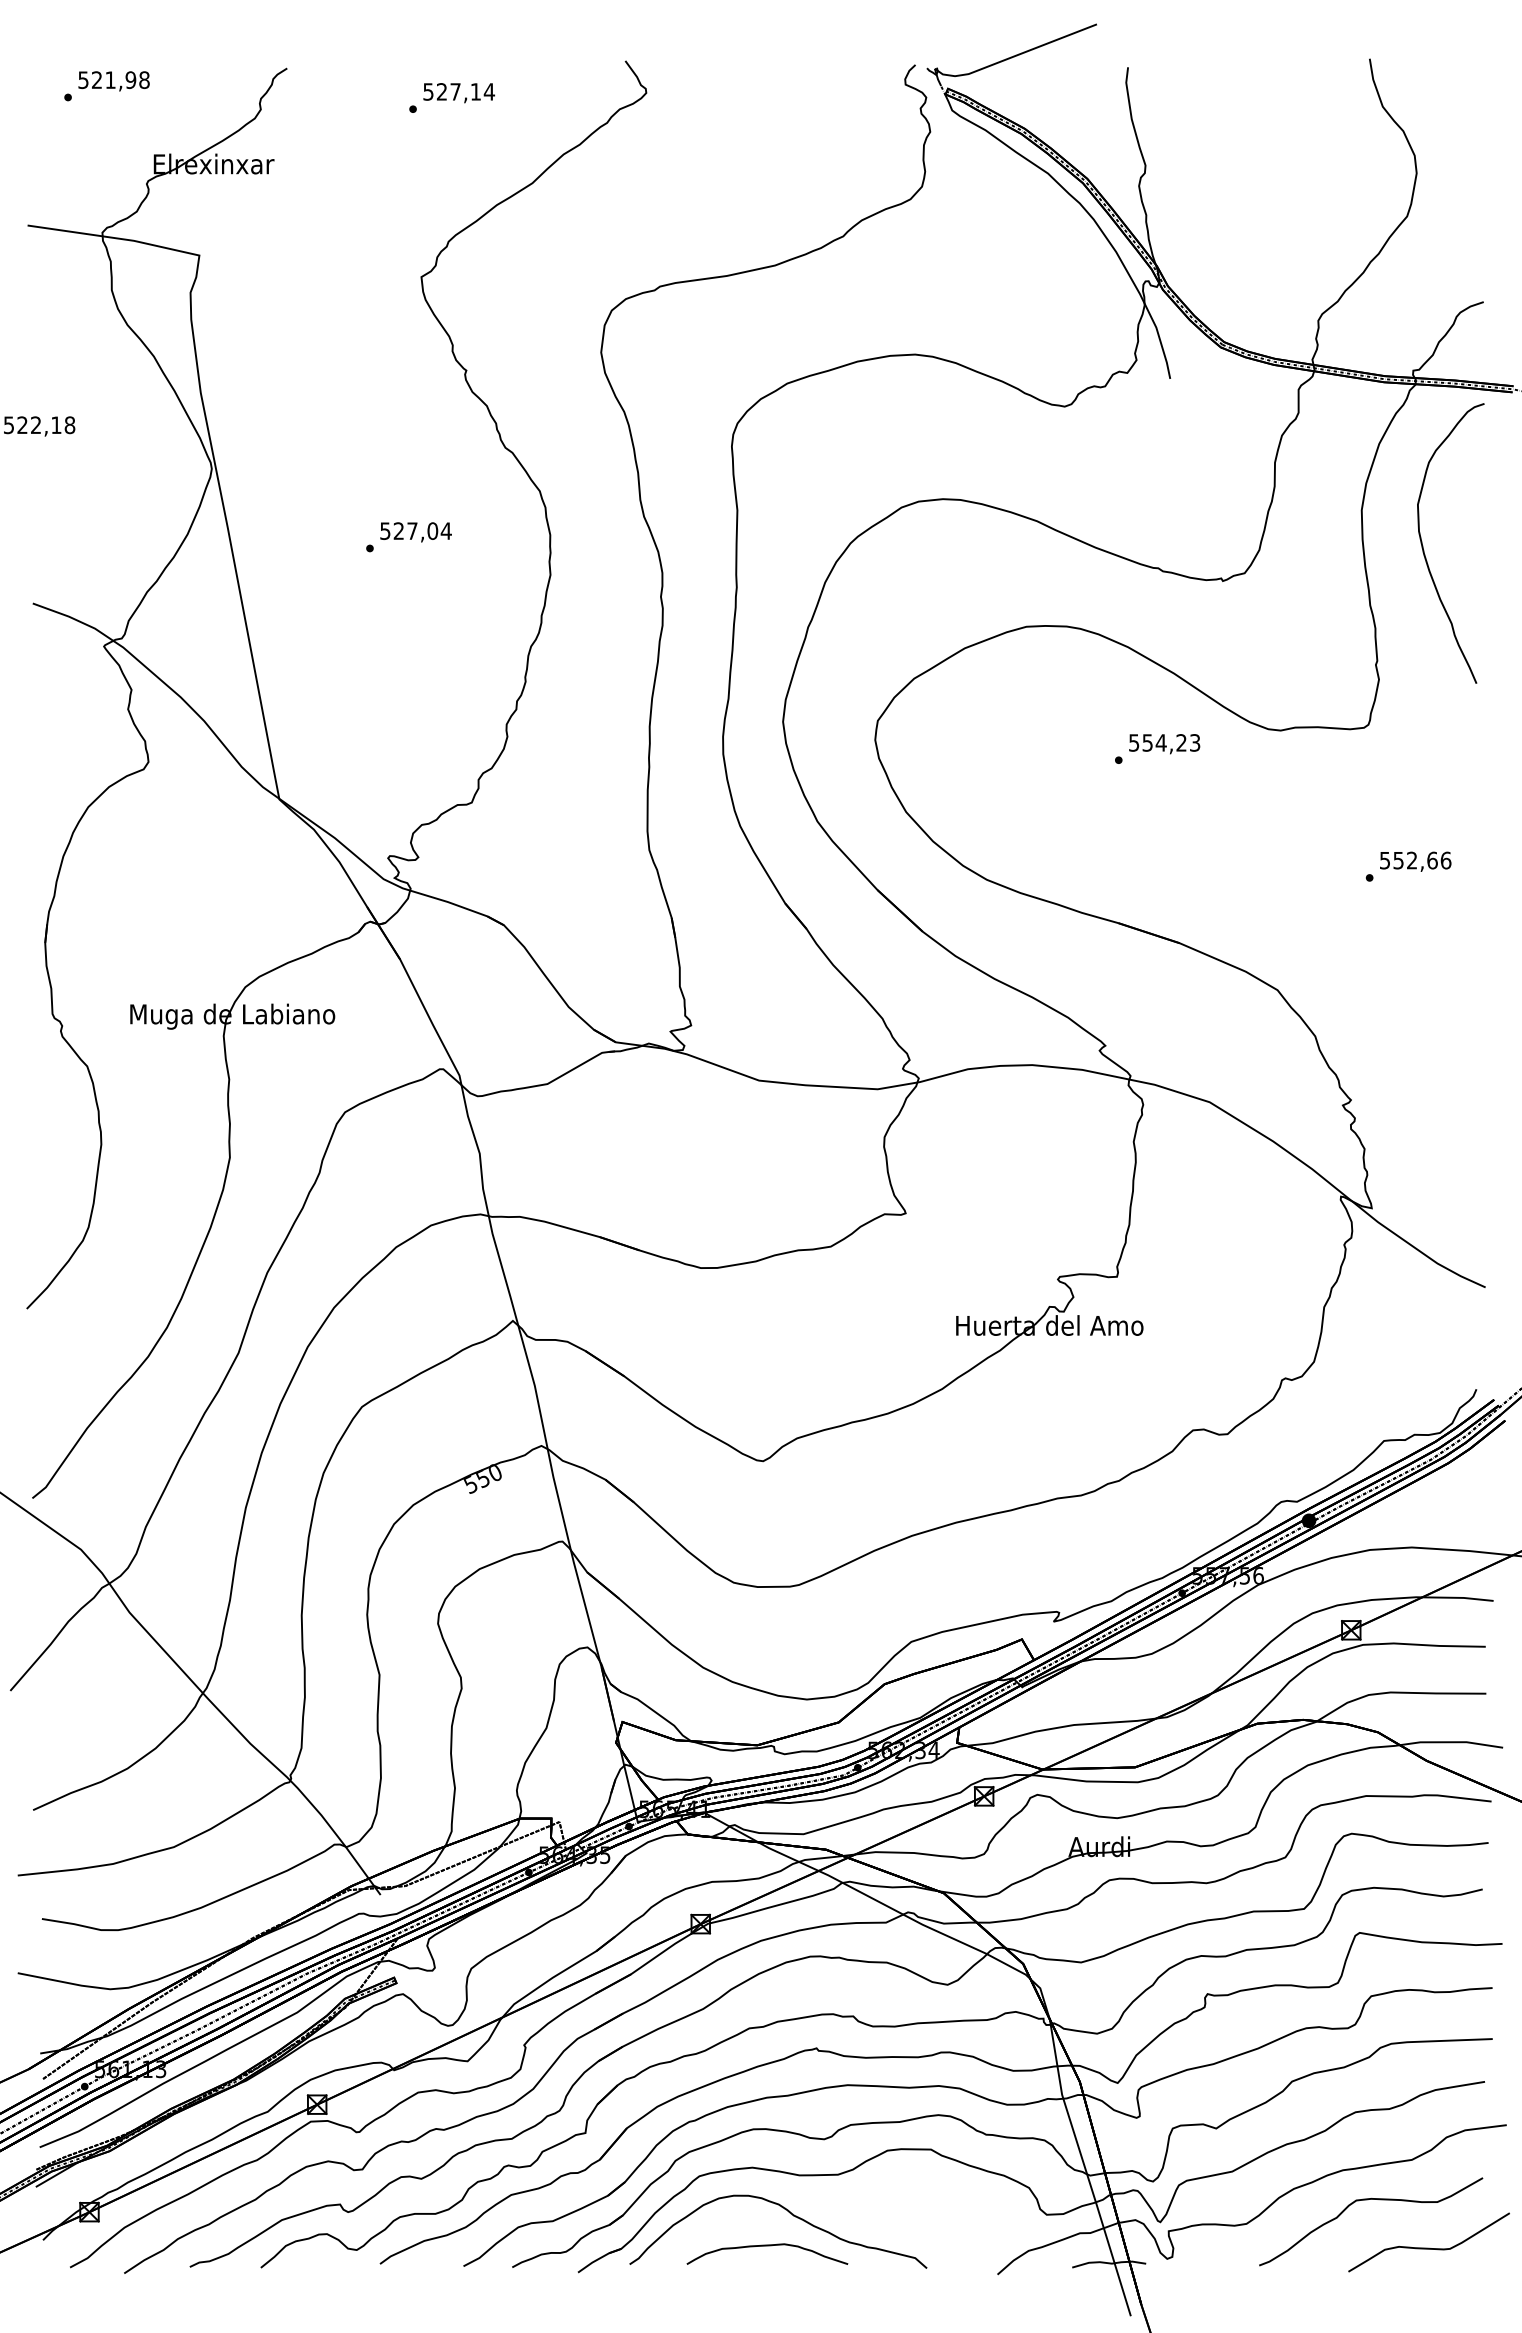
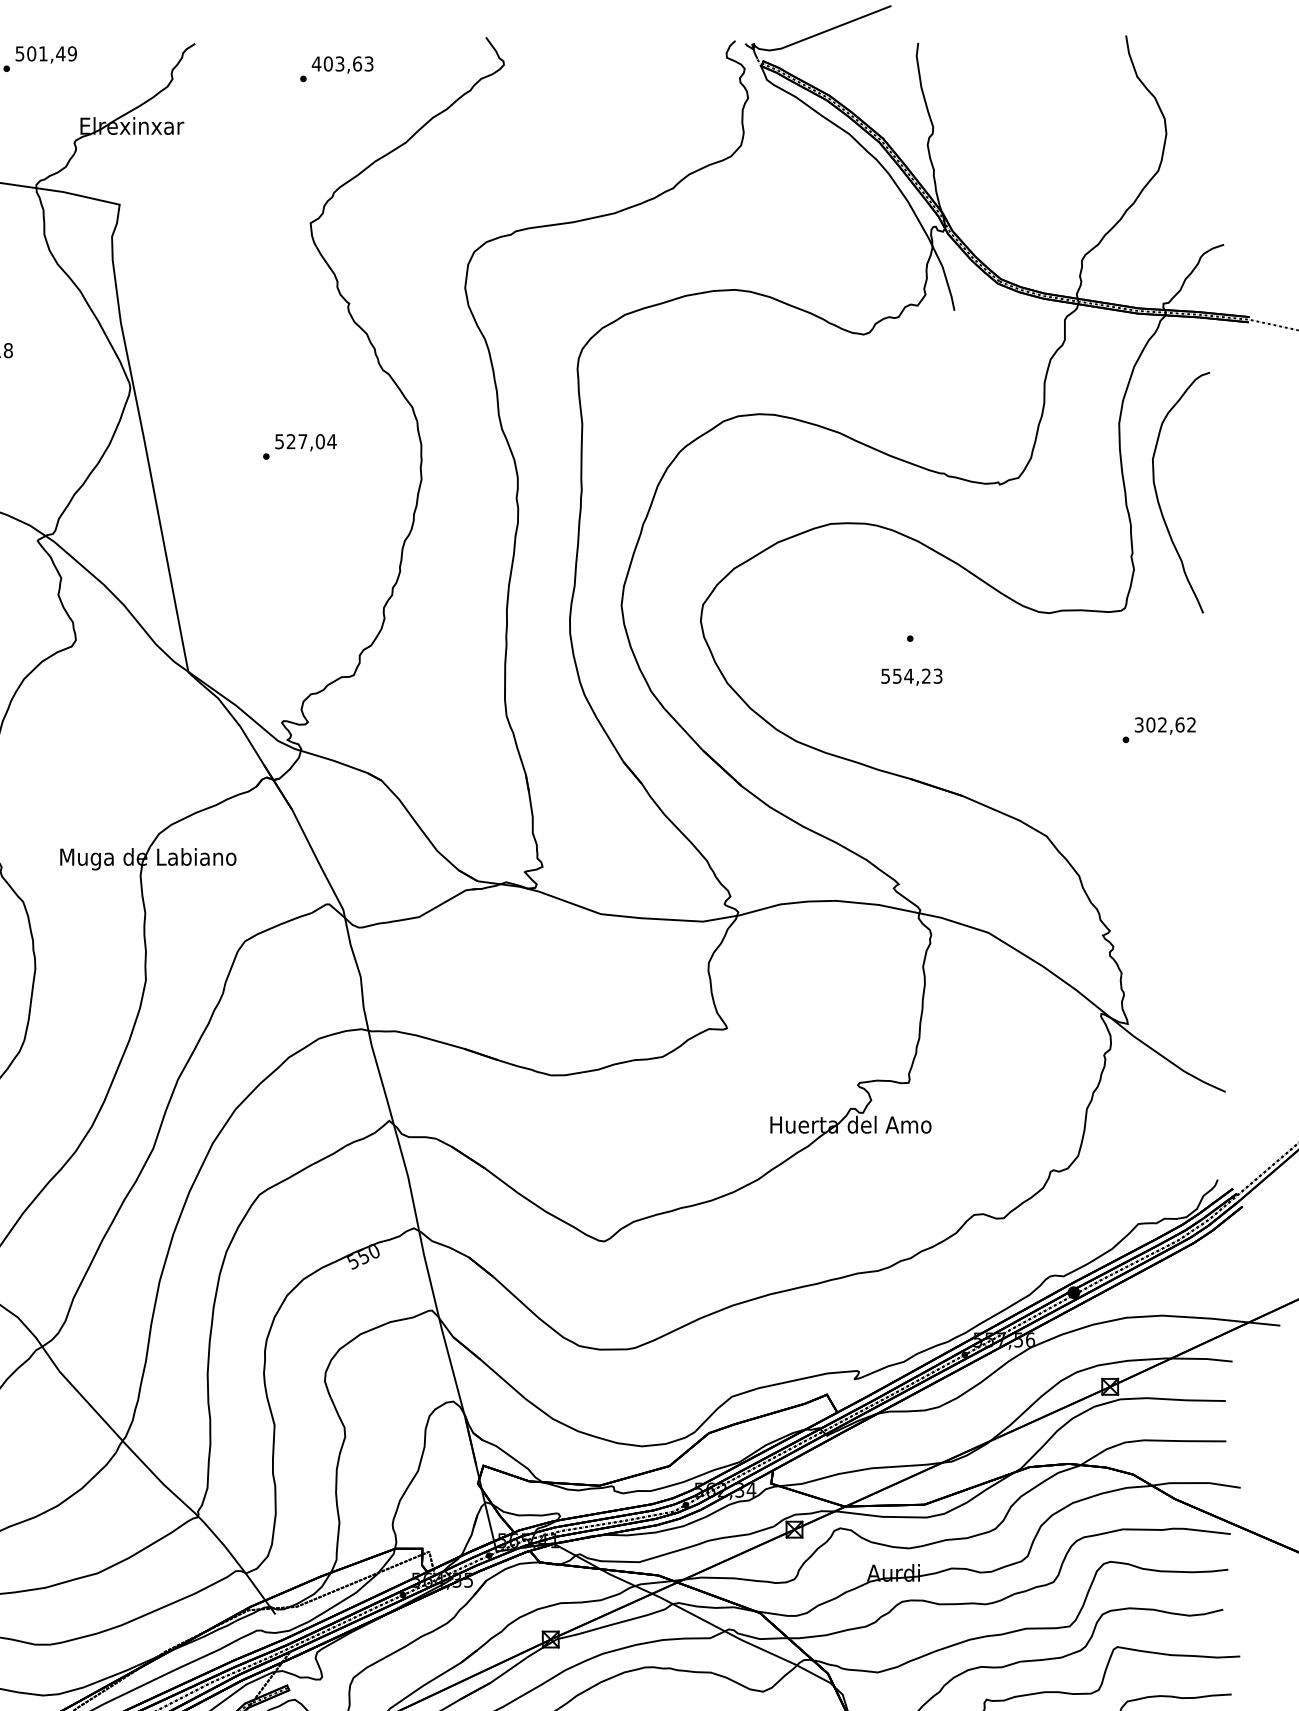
text: (120, 80) -> (51, 54), 521,98 -> 501,49
text: (458, 91) -> (342, 63), 527,14 -> 403,63
curve: (1424, 550) -> (1158, 498), moved
text: (1164, 744) -> (911, 677), moved
text: (1415, 860) -> (1165, 724), 552,66 -> 302,62

